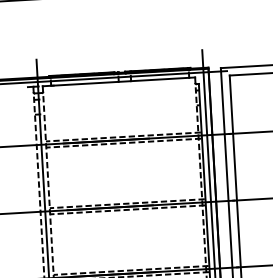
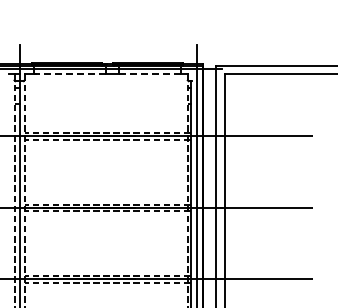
line: (159, 79) -> (149, 74), solid -> dashed
line: (84, 84) -> (69, 74), solid -> dashed

